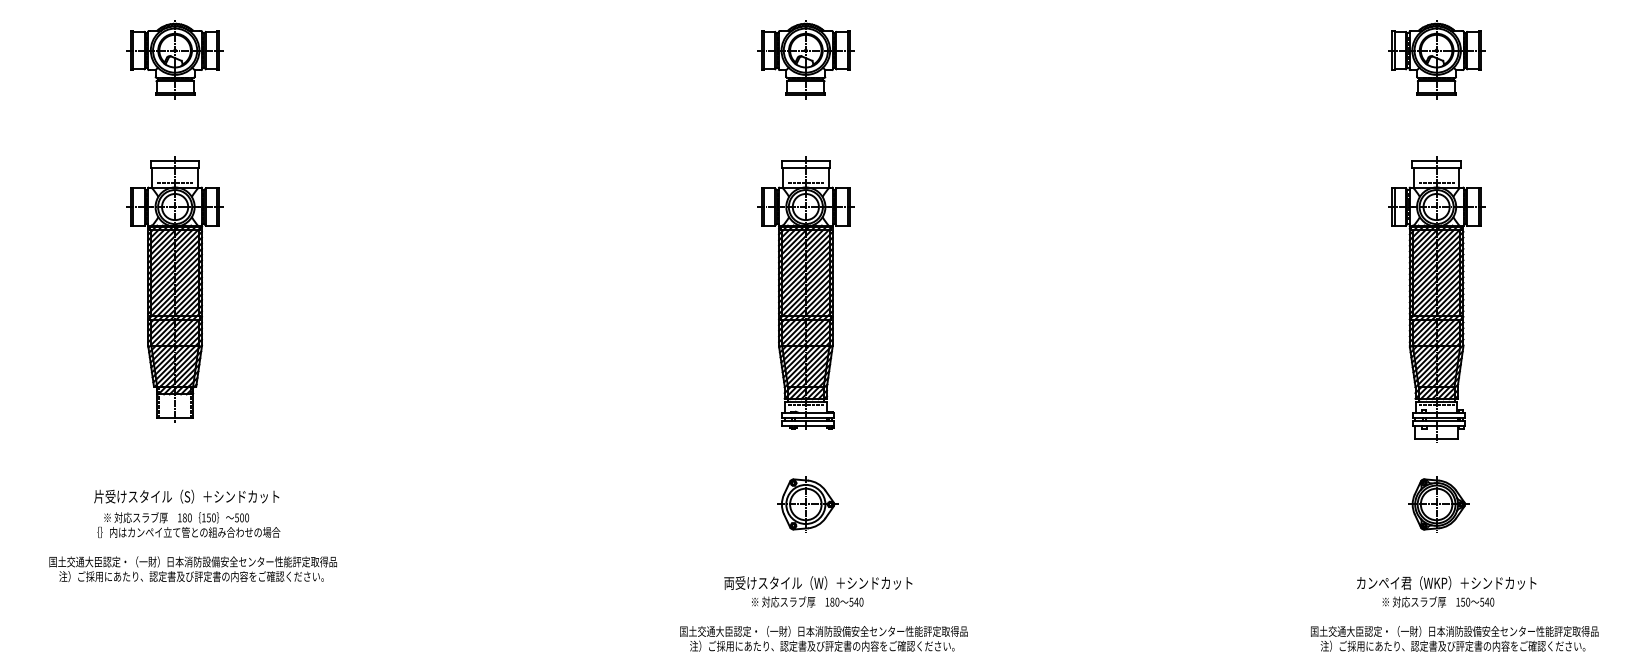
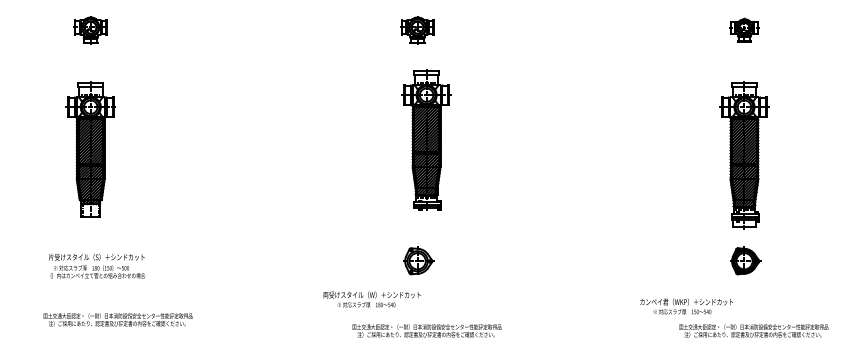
part: (174, 59) -> (90, 30), size x0.7
part: (805, 59) -> (417, 30), size x0.7
part: (1436, 59) -> (744, 30), size x0.6
part: (805, 292) -> (426, 139), moved
text: (191, 568) -> (117, 319), moved
text: (817, 591) -> (371, 299), moved
text: (1446, 591) -> (686, 306), moved

